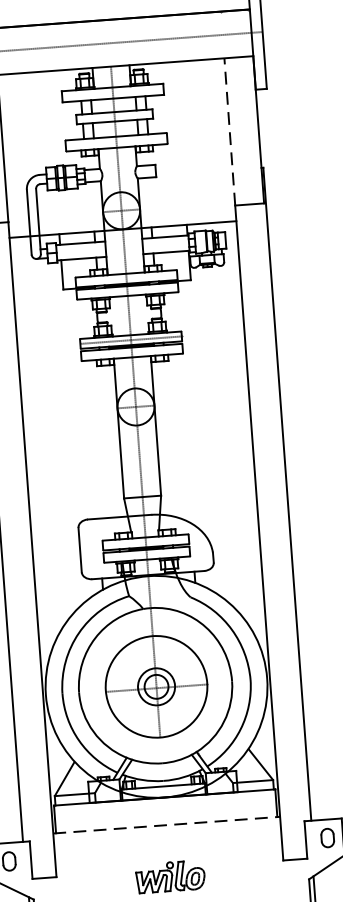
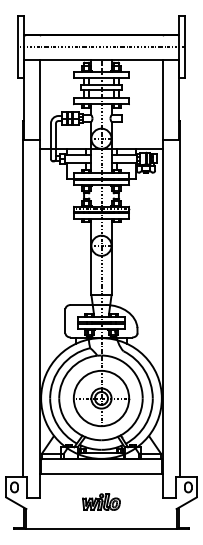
line: (229, 130) -> (163, 99), dashed -> solid
line: (166, 824) -> (101, 473), dashed -> solid

